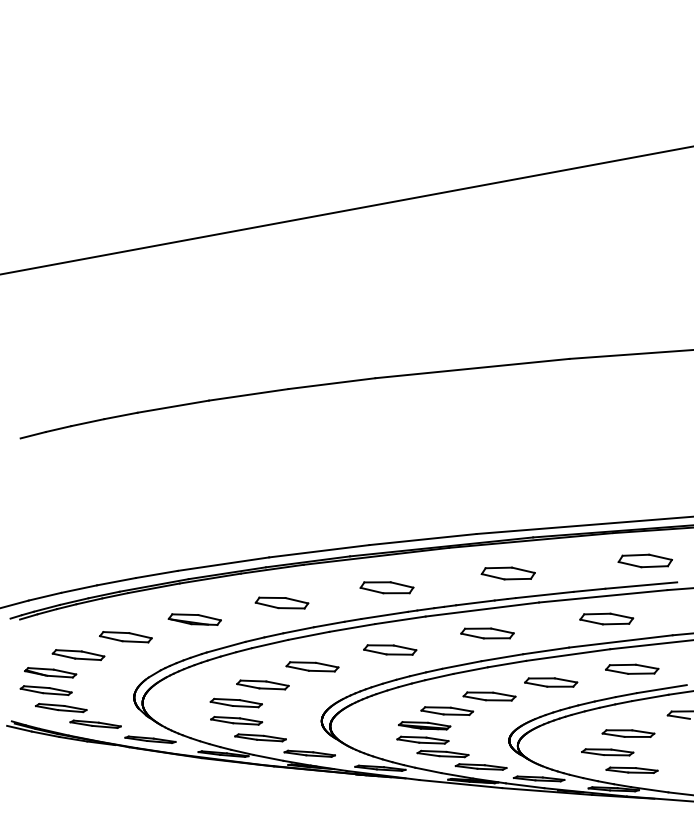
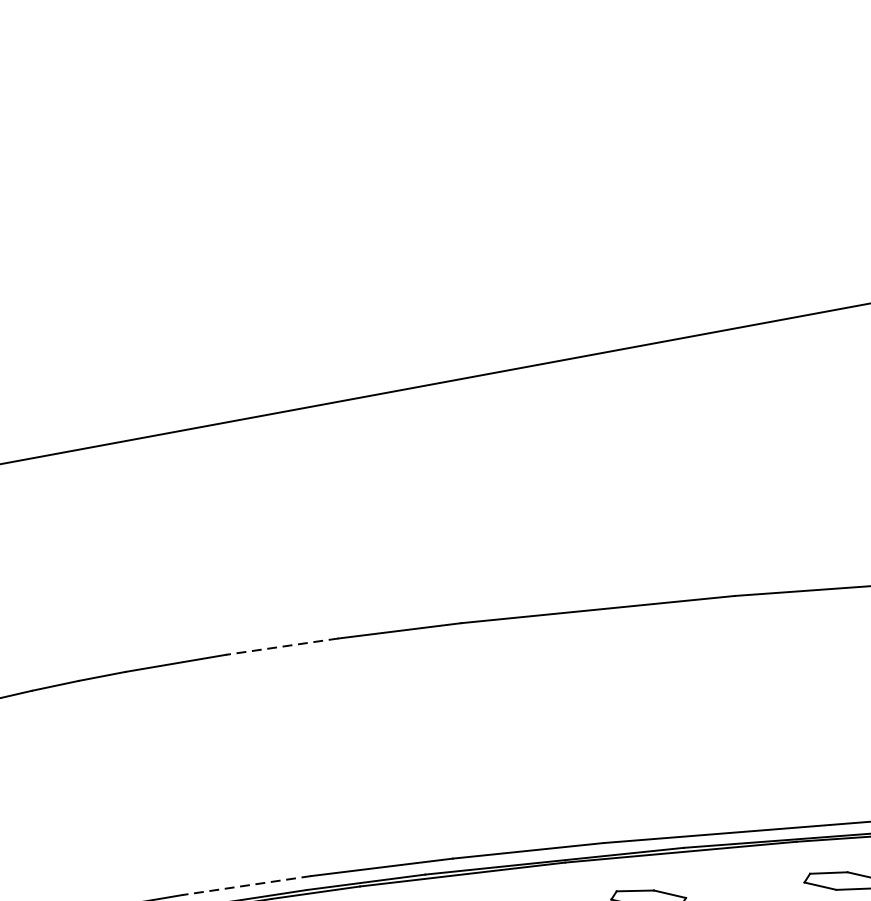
line: (248, 394) -> (282, 646), solid -> dashed
line: (222, 564) -> (245, 886), solid -> dashed

